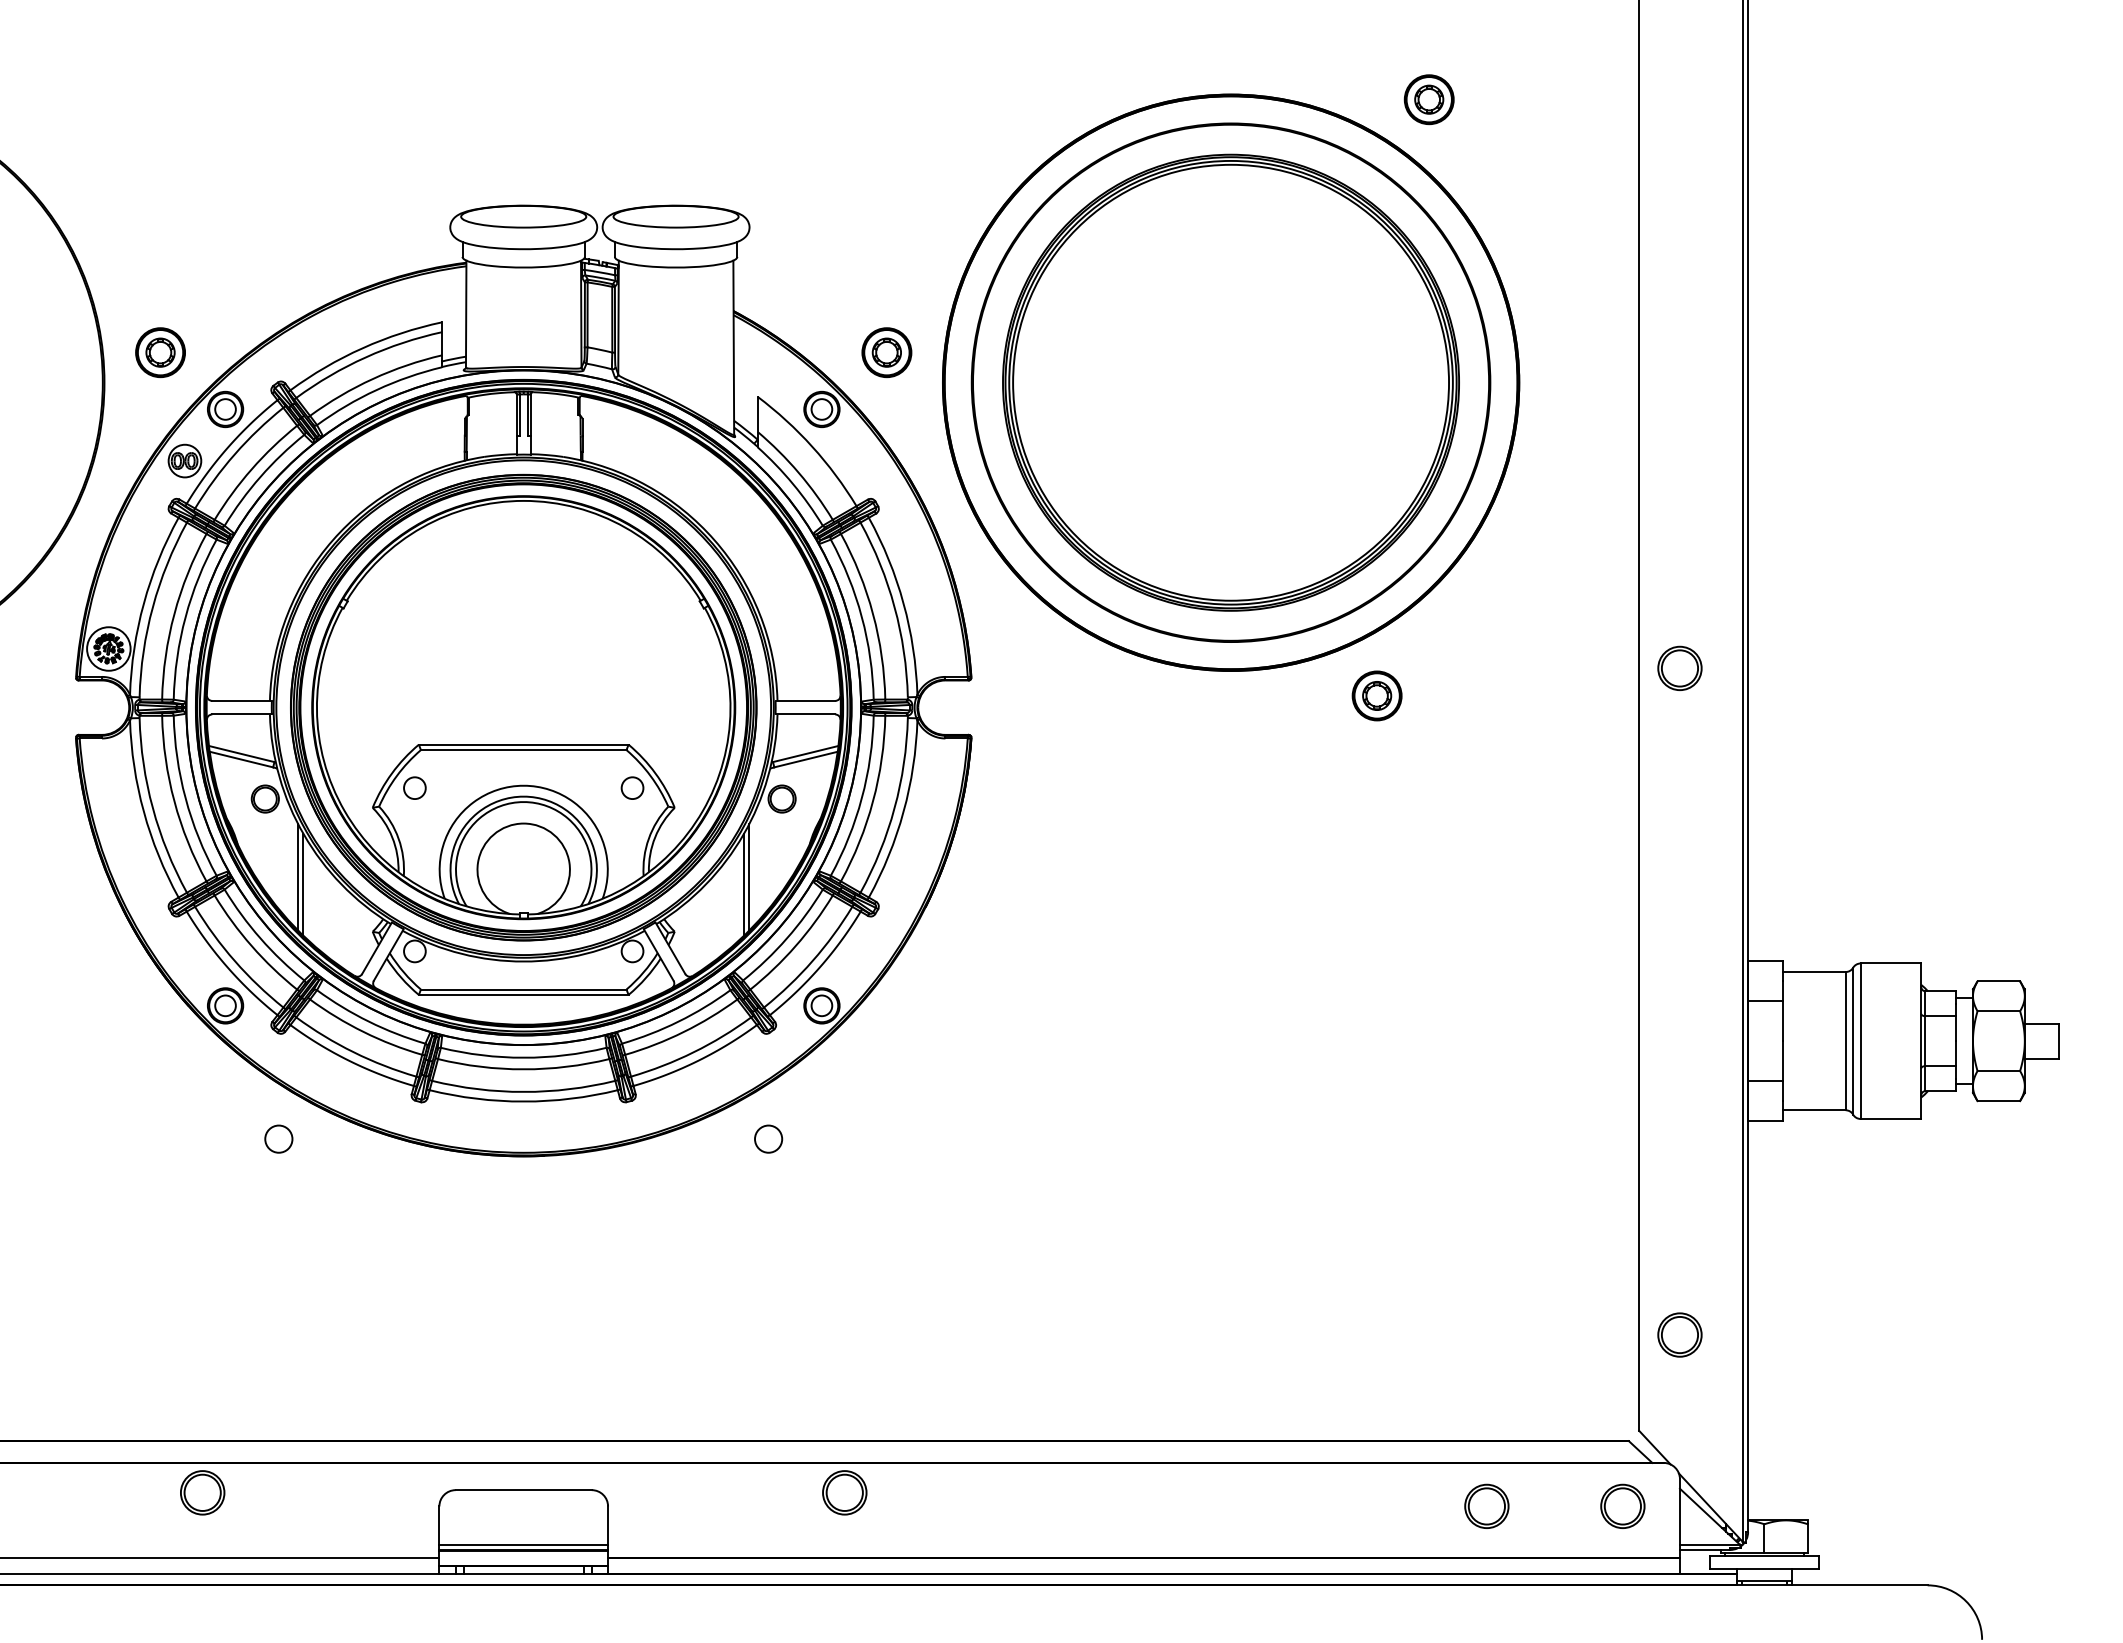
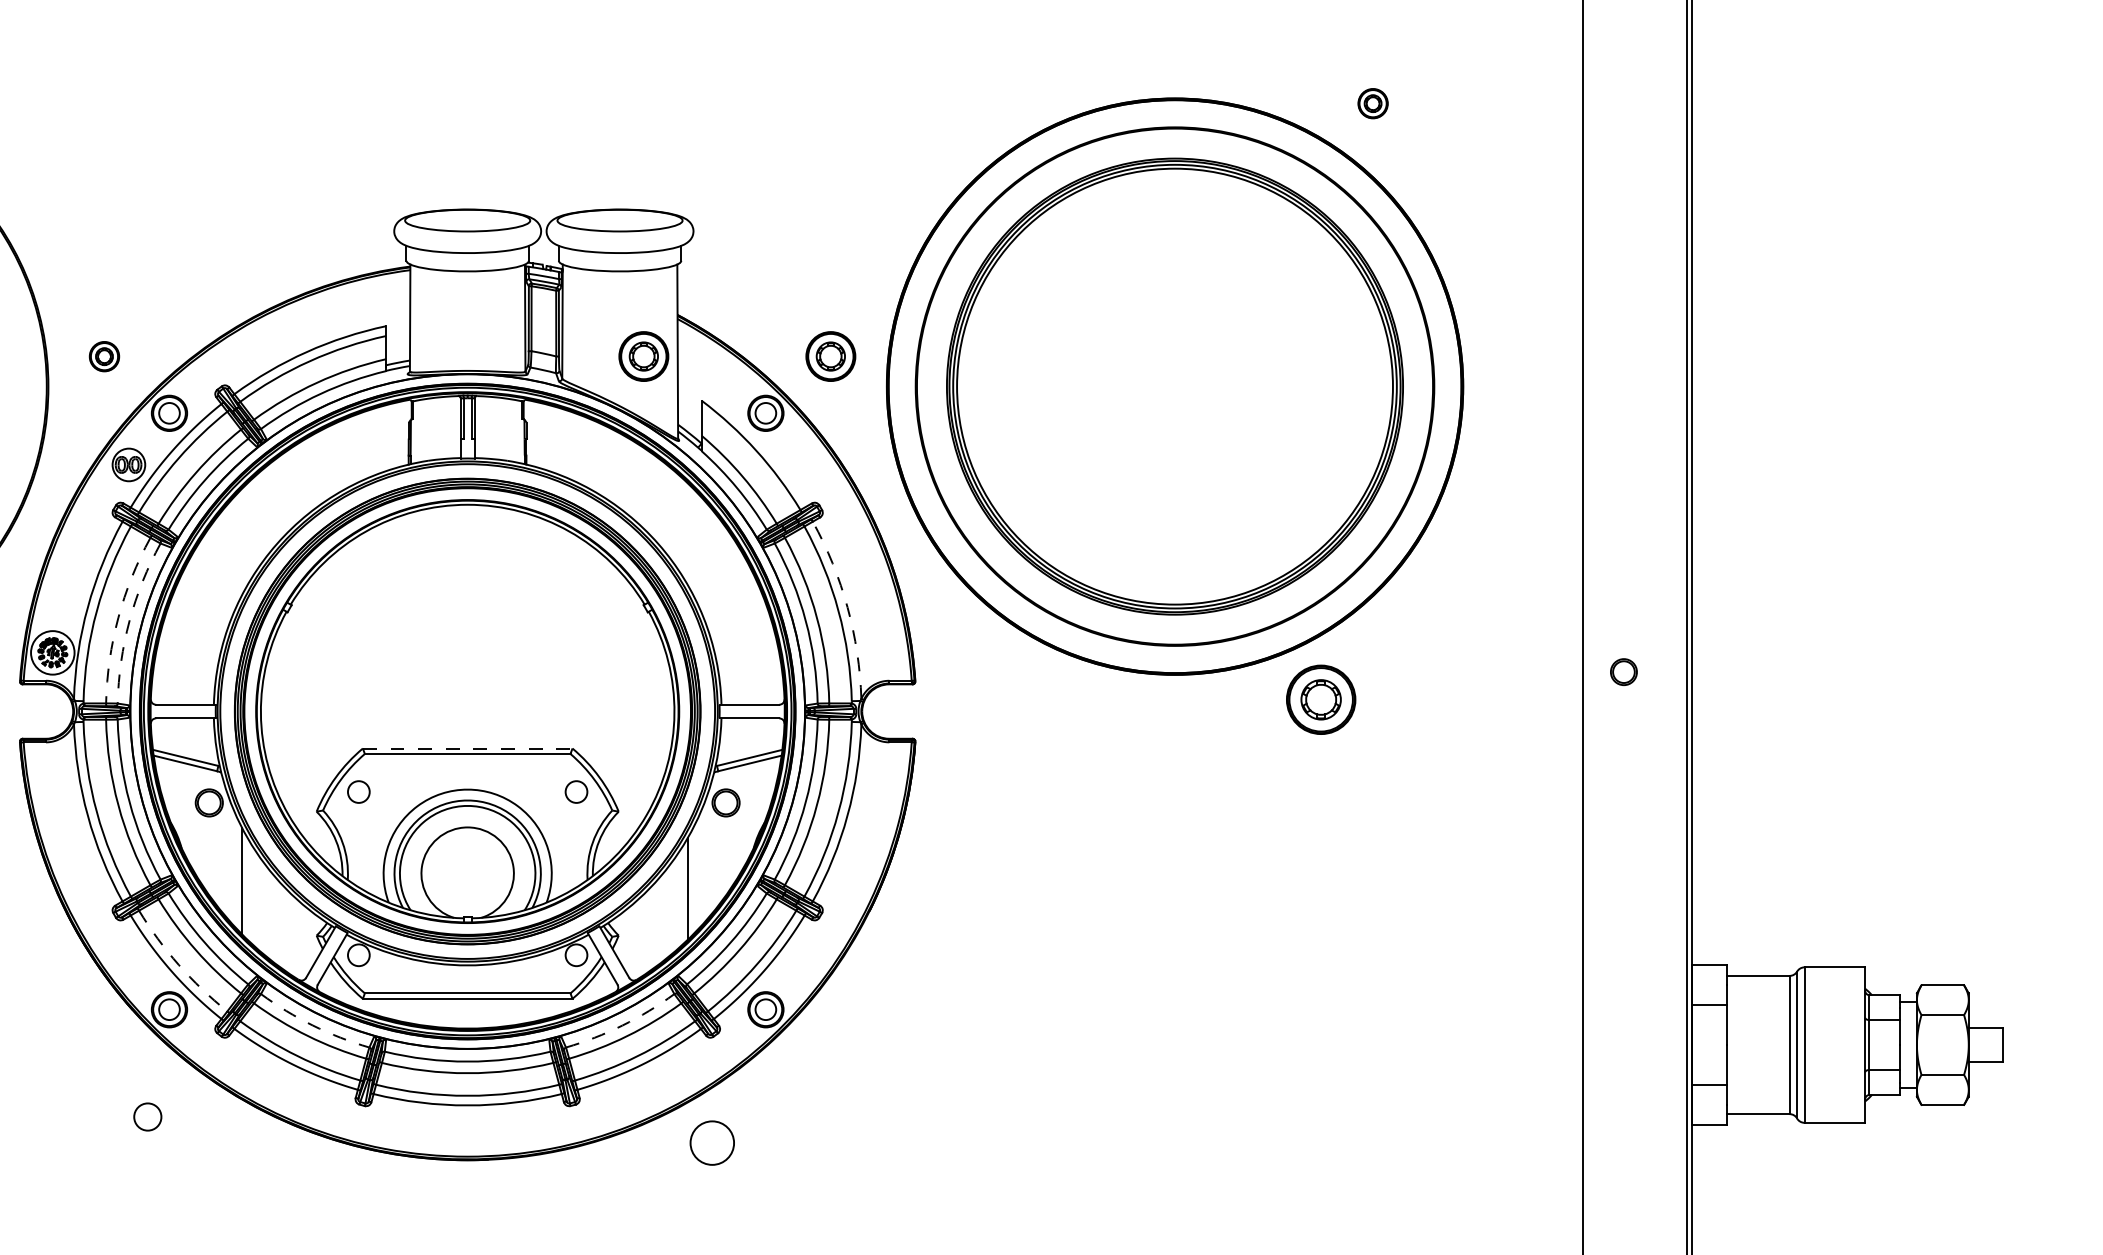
part: (1428, 99) -> (1372, 103), size x0.6
part: (160, 352) -> (104, 356), size x0.6
part: (699, 352) -> (643, 356), added
arc: (903, 603) -> (847, 607), solid -> dashed
arc: (174, 614) -> (118, 618), solid -> dashed
arc: (185, 617) -> (129, 621), solid -> dashed
part: (1679, 667) -> (1623, 671), size x0.6
part: (1376, 695) -> (1320, 699), size x1.4
line: (523, 744) -> (467, 748), solid -> dashed
line: (749, 876) -> (693, 880), removed
line: (303, 884) -> (247, 888), removed
arc: (234, 961) -> (178, 965), solid -> dashed
arc: (368, 1021) -> (312, 1025), solid -> dashed
arc: (678, 1021) -> (622, 1025), solid -> dashed
circle: (278, 1138) -> (147, 1116), moved
circle: (768, 1138) -> (712, 1142), size x1.6

